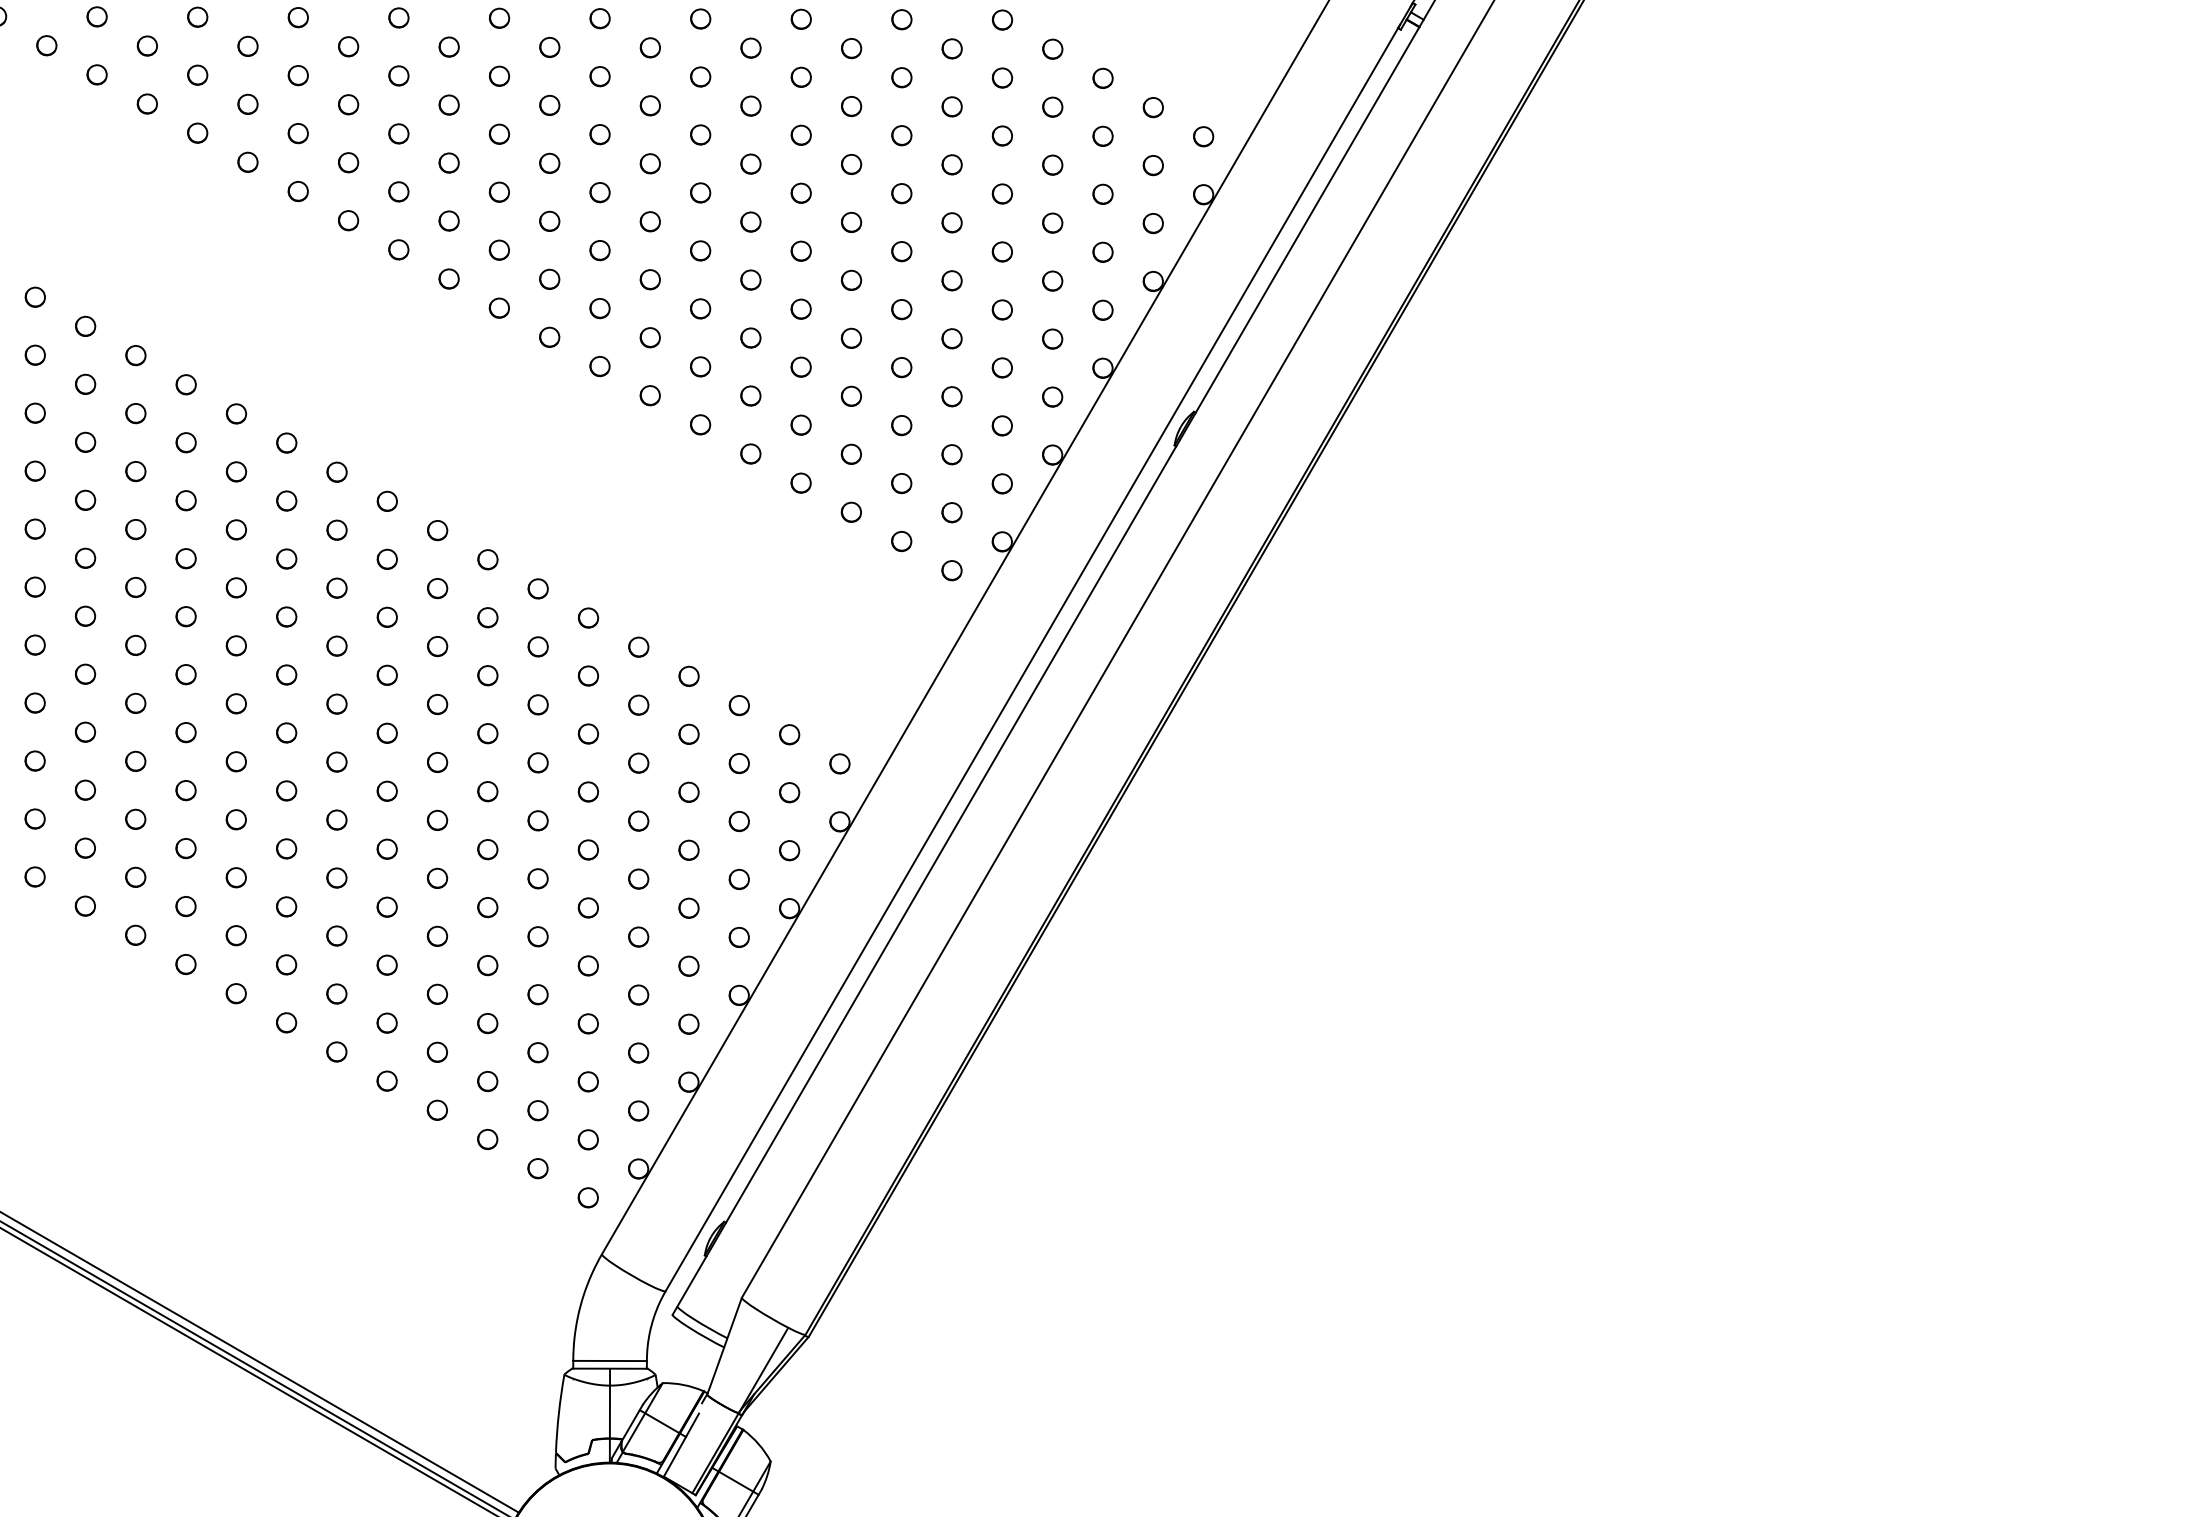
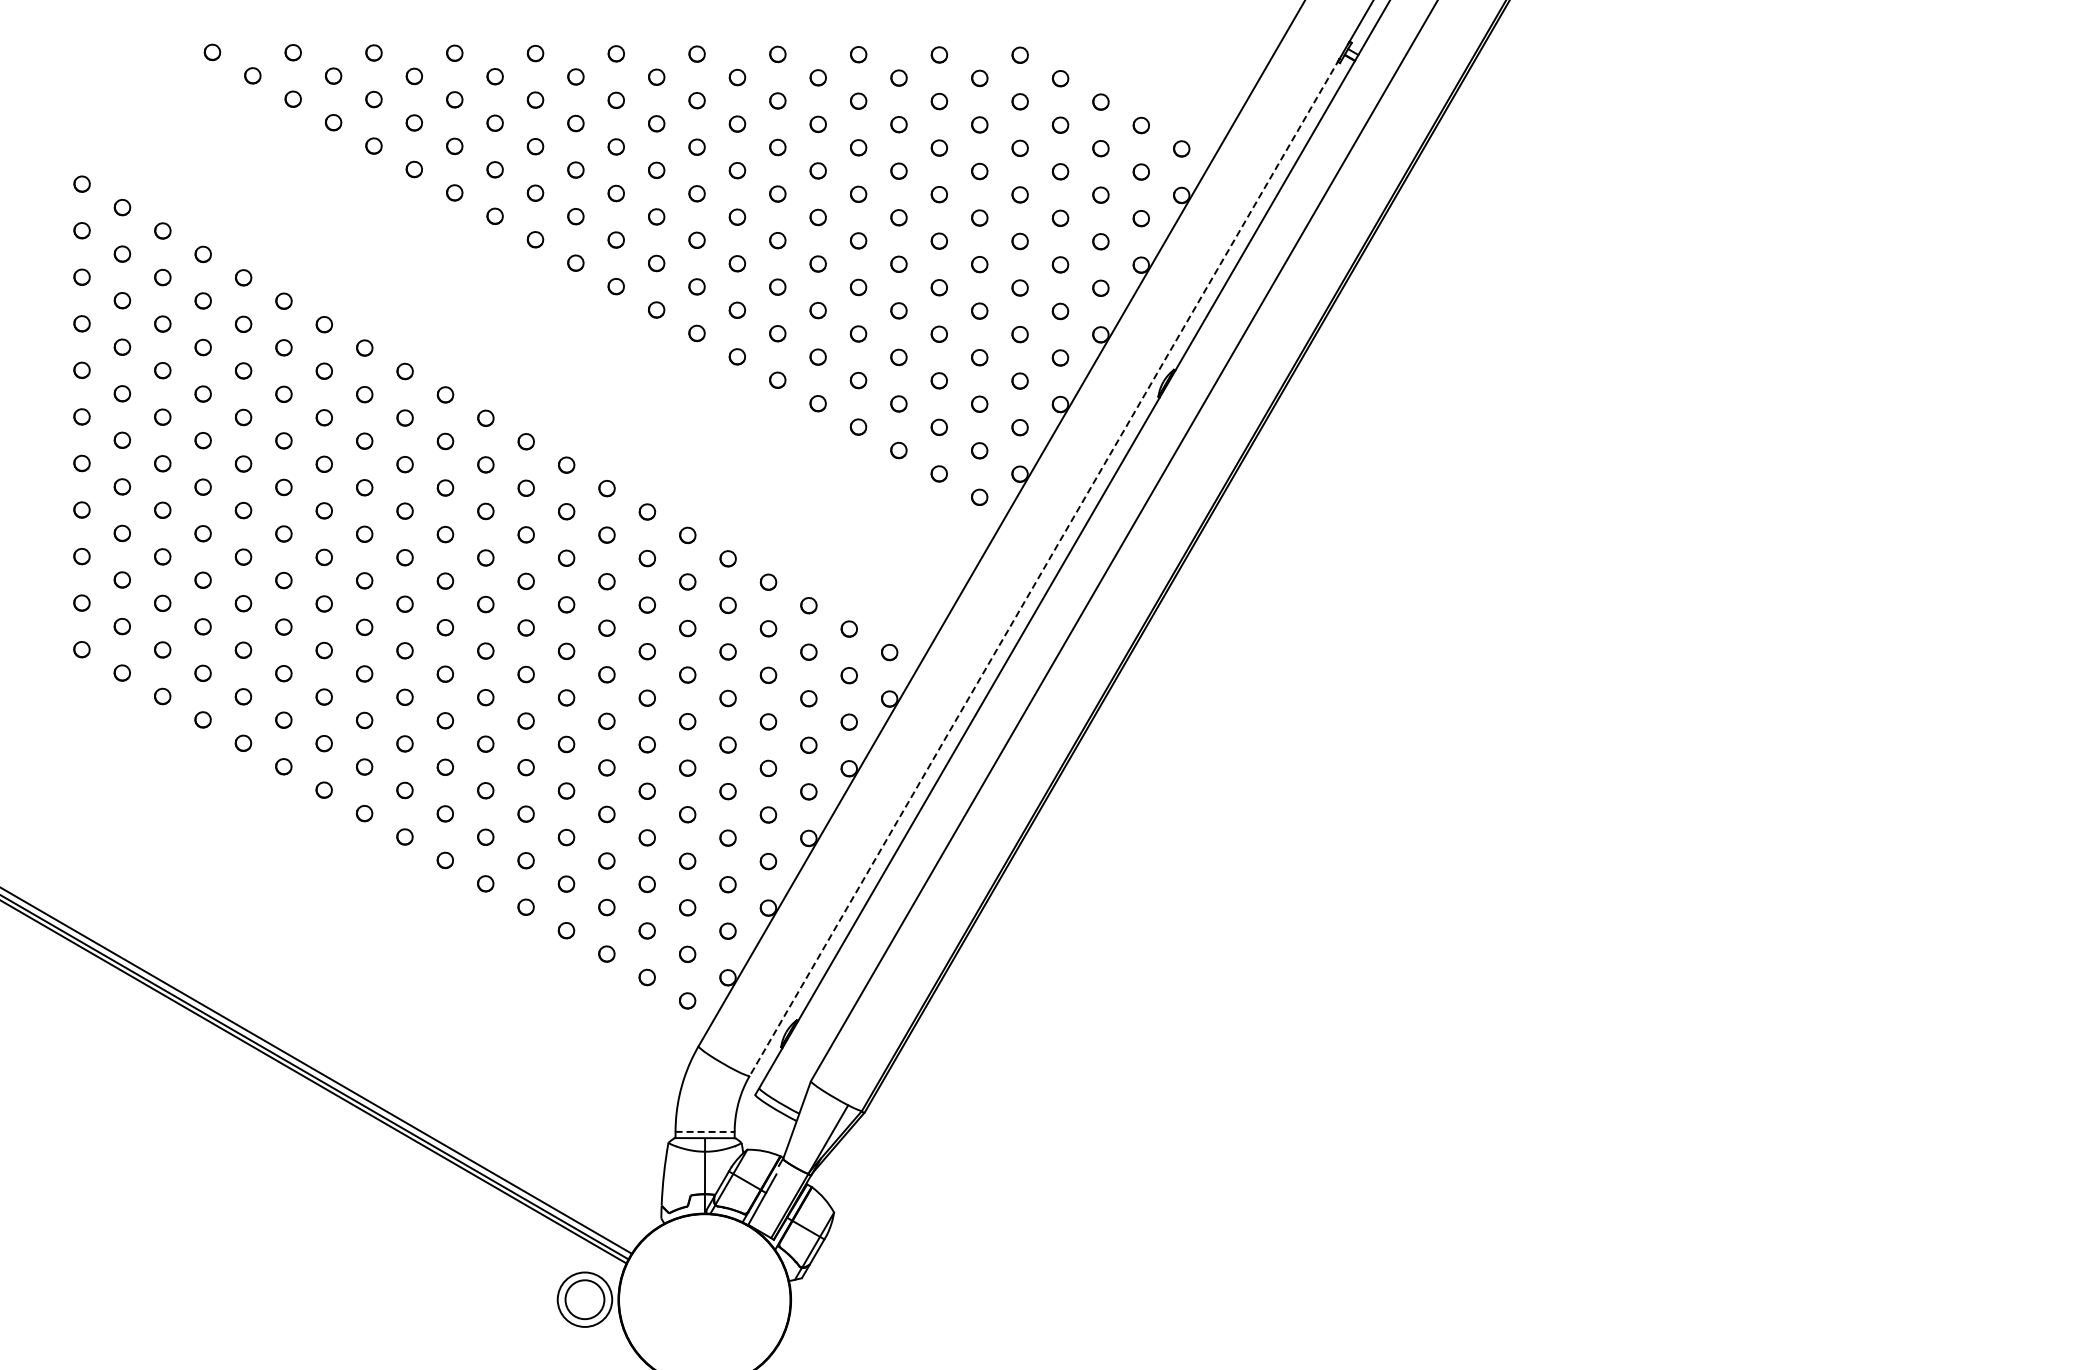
line: (1032, 658) -> (1044, 567), solid -> dashed
line: (610, 1360) -> (705, 1131), solid -> dashed

